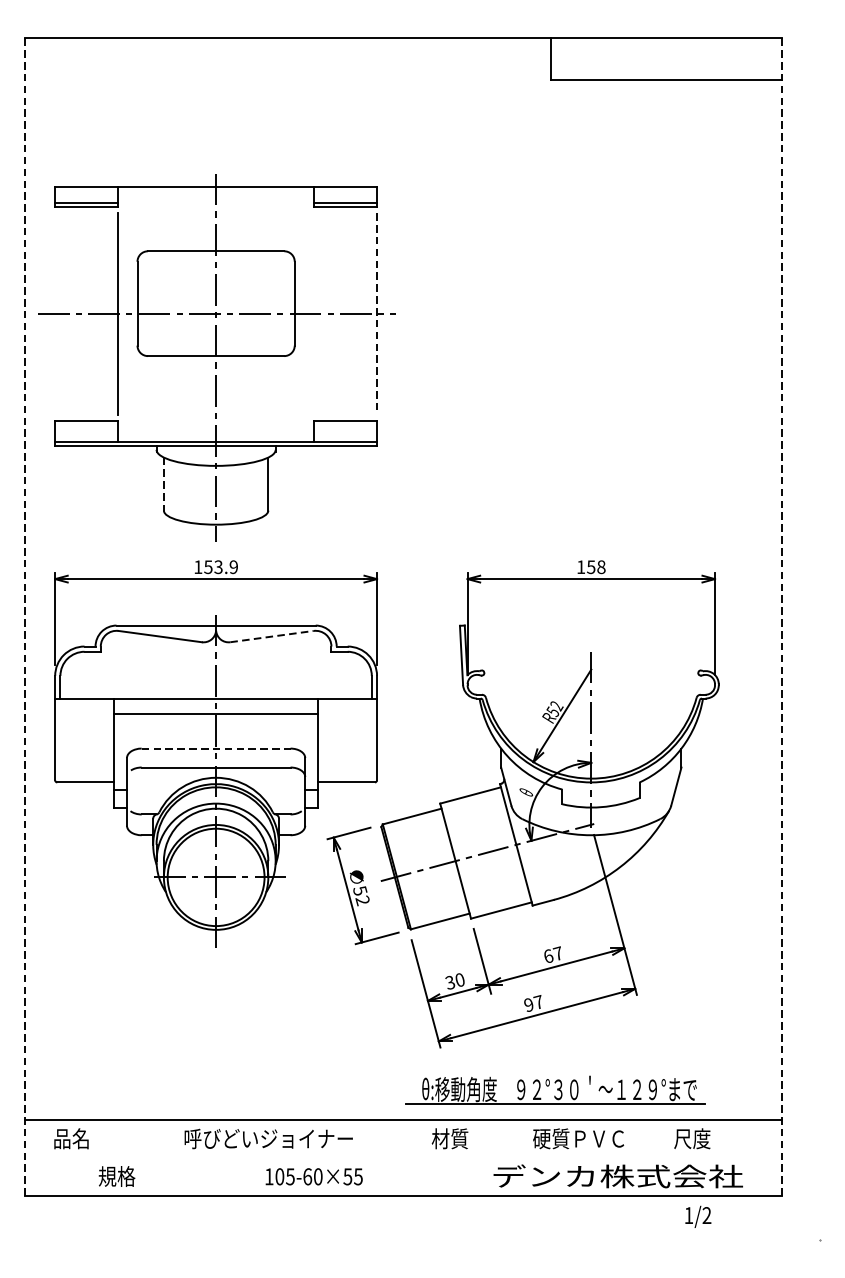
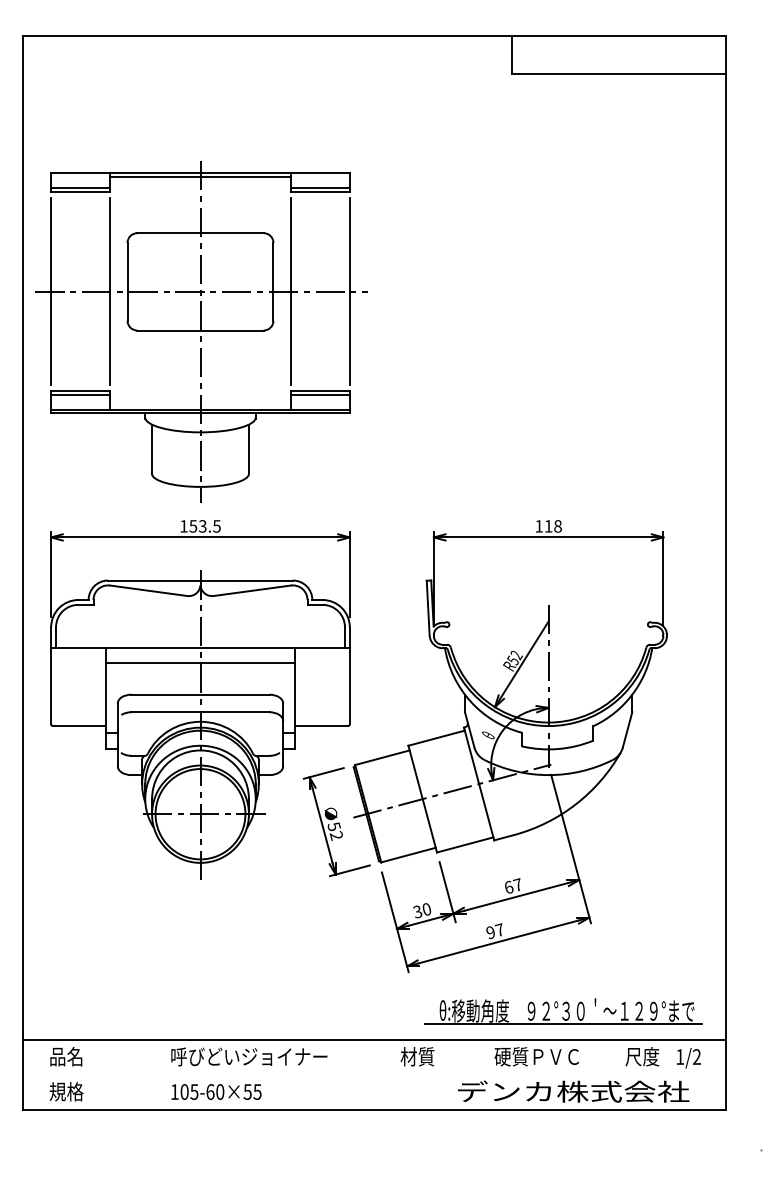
line: (216, 190) -> (200, 176), added
line: (55, 312) -> (51, 290), added
line: (314, 312) -> (291, 290), added
line: (376, 314) -> (349, 291), dashed -> solid
line: (86, 426) -> (80, 395), added
line: (345, 426) -> (320, 395), added
line: (164, 484) -> (152, 449), dashed -> solid
text: (233, 567) -> (216, 526), 153.9 -> 153.5
text: (591, 567) -> (548, 526), 158 -> 118
line: (25, 616) -> (23, 572), dashed -> solid
line: (781, 616) -> (725, 572), dashed -> solid
line: (272, 636) -> (252, 590), dashed -> solid
line: (217, 748) -> (201, 694), dashed -> solid
part: (555, 1090) -> (563, 1011), moved
text: (116, 1176) -> (66, 1091), moved
text: (314, 1176) -> (216, 1091), moved
text: (697, 1217) -> (688, 1058), moved

